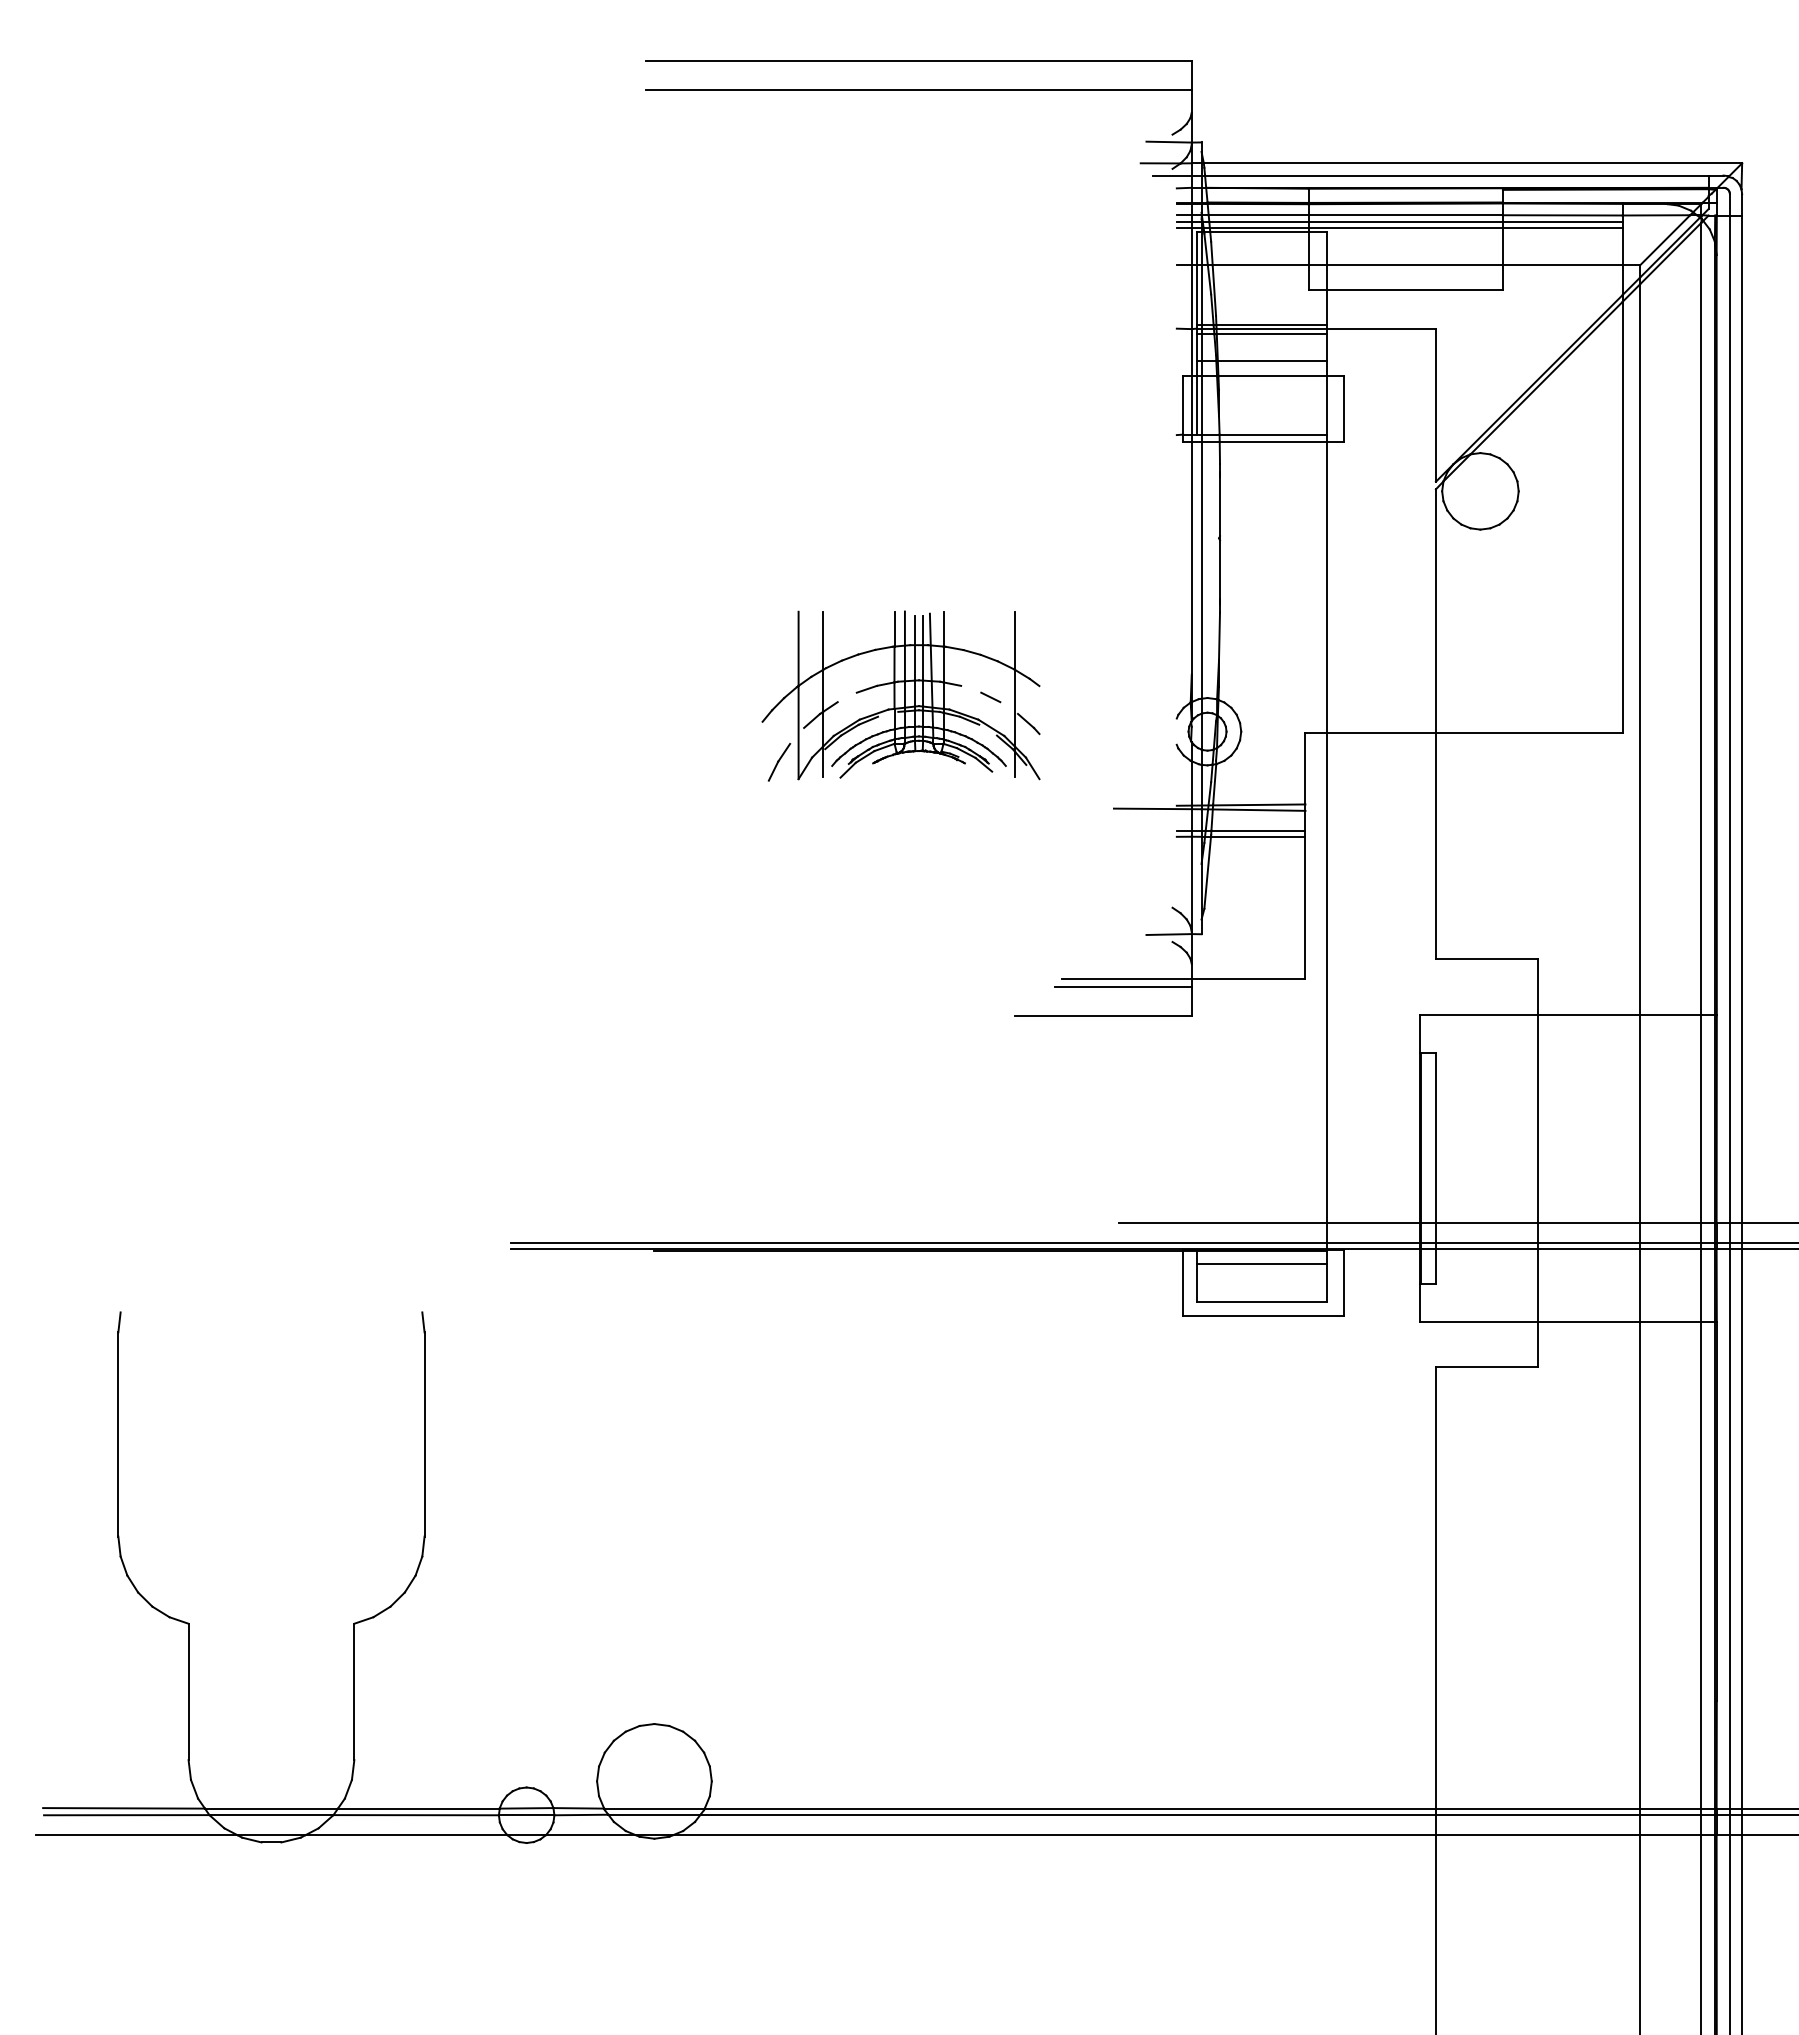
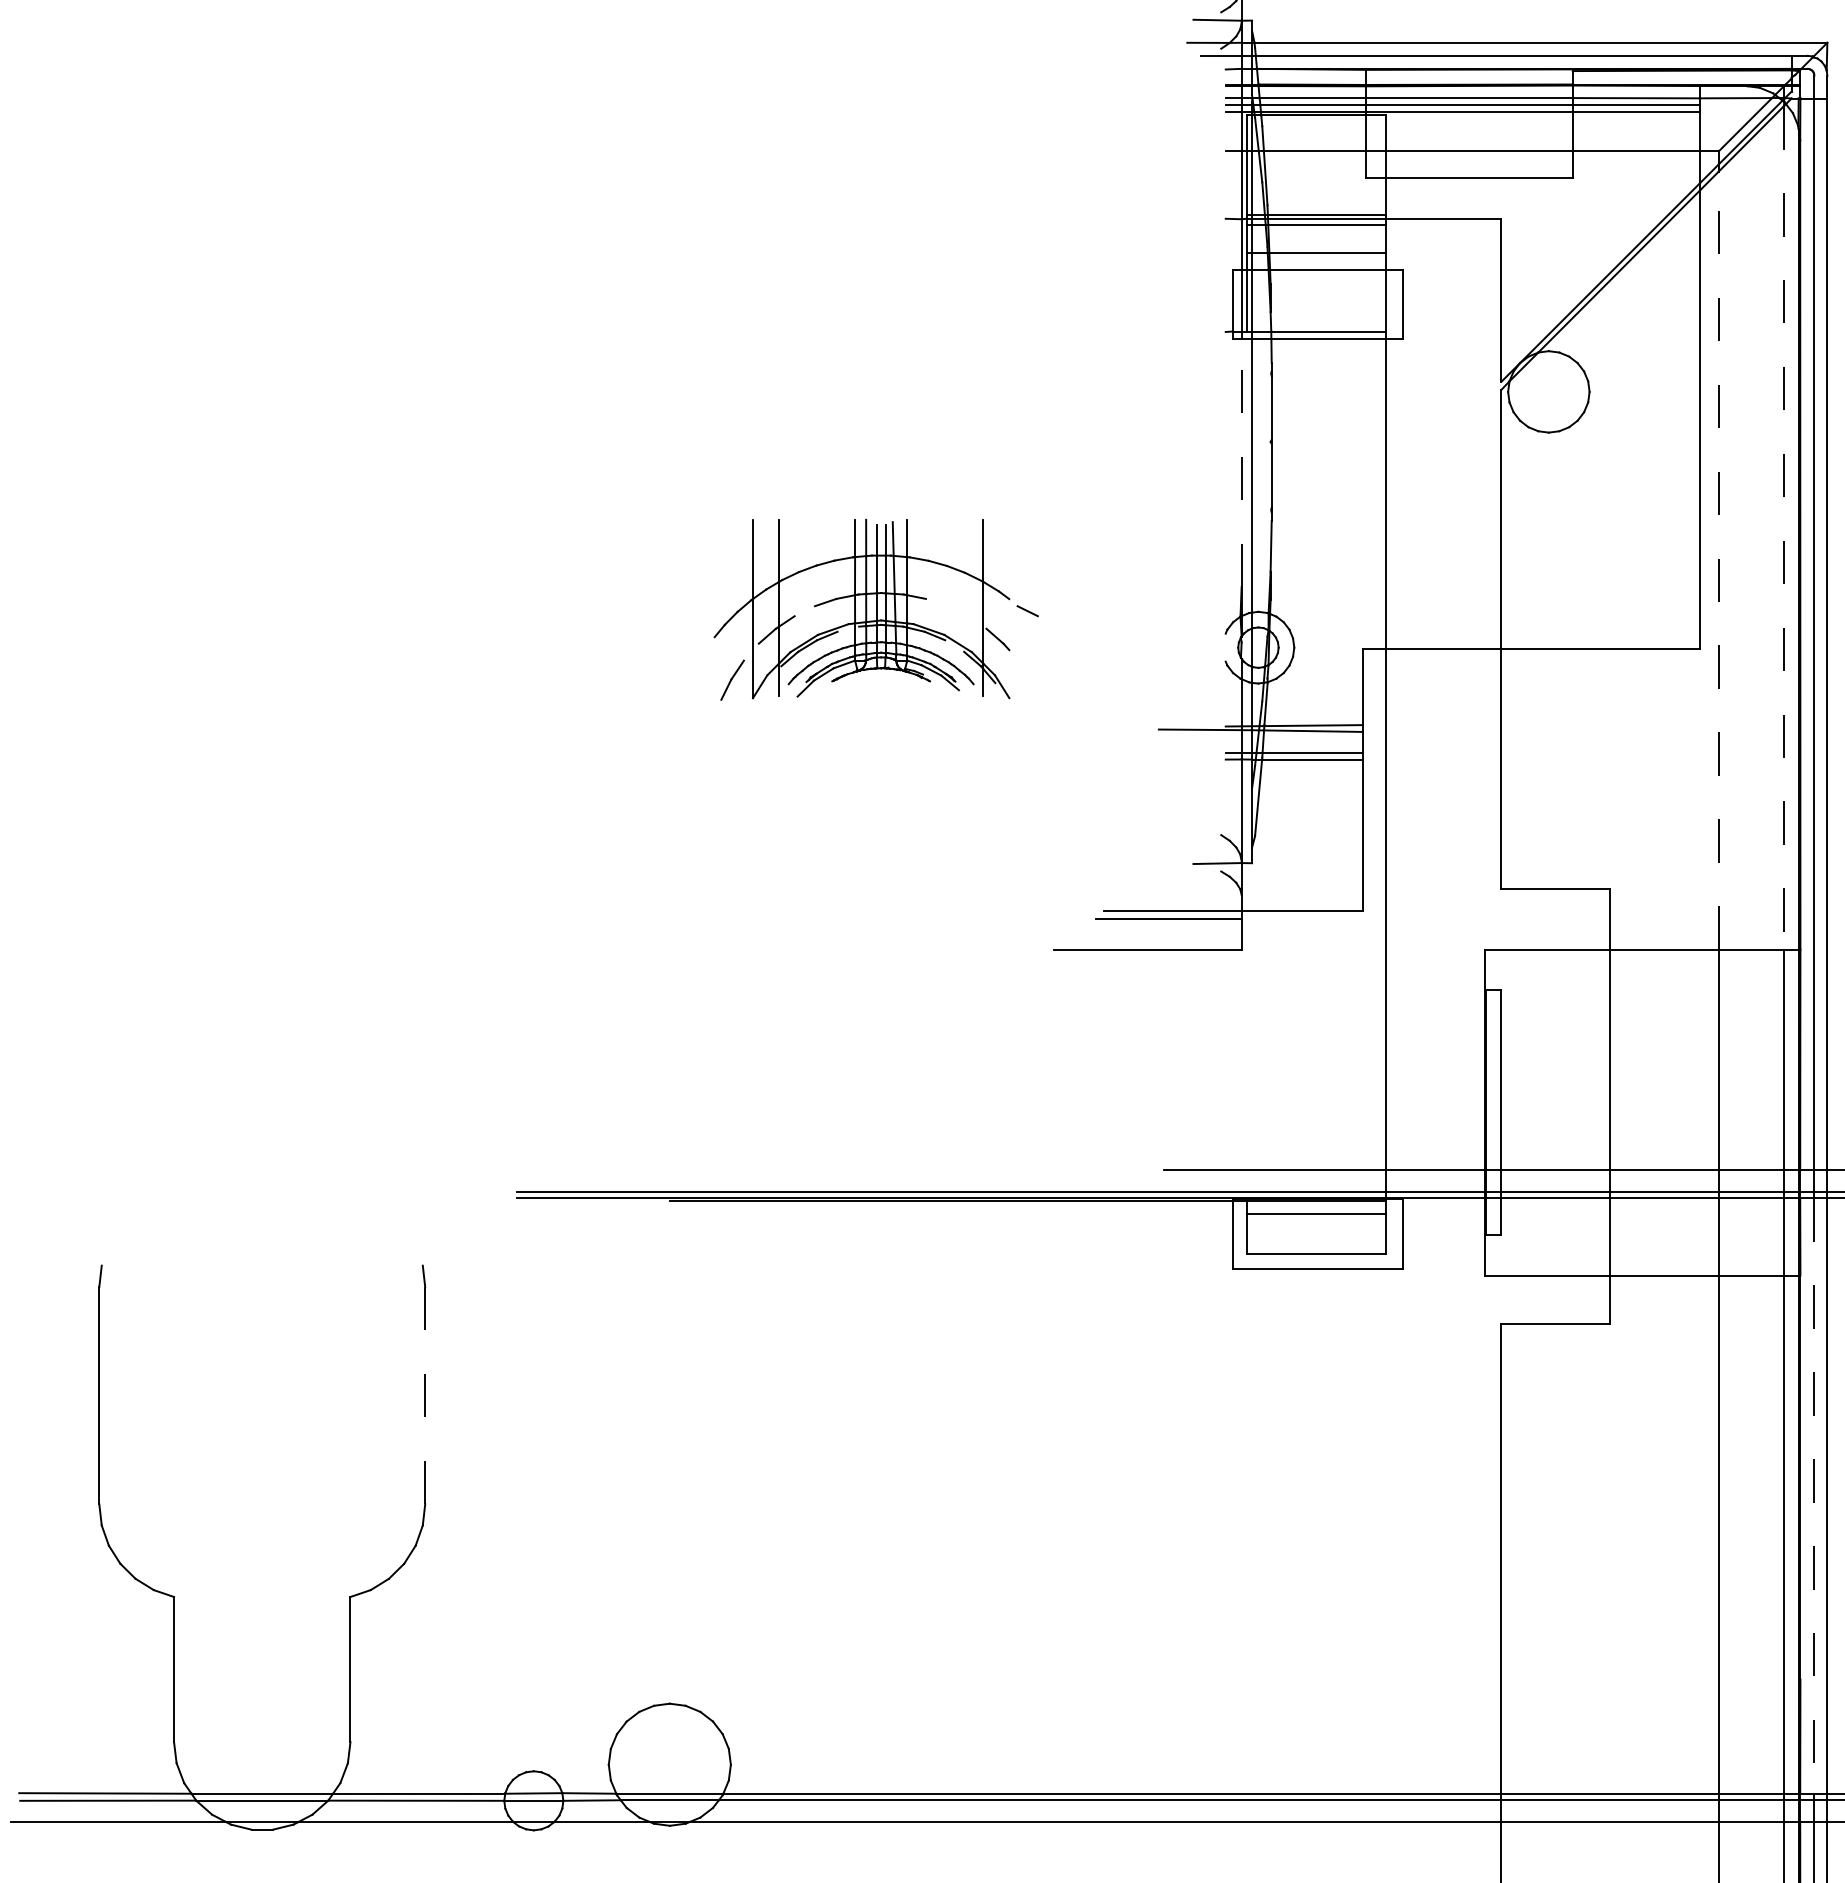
line: (1191, 558) -> (1241, 463), solid -> dashed
line: (1701, 619) -> (1784, 528), solid -> dashed
line: (1640, 649) -> (1719, 560), solid -> dashed
part: (900, 695) -> (861, 609), moved
line: (424, 1434) -> (425, 1395), solid -> dashed
line: (1729, 1528) -> (1813, 1495), solid -> dashed

